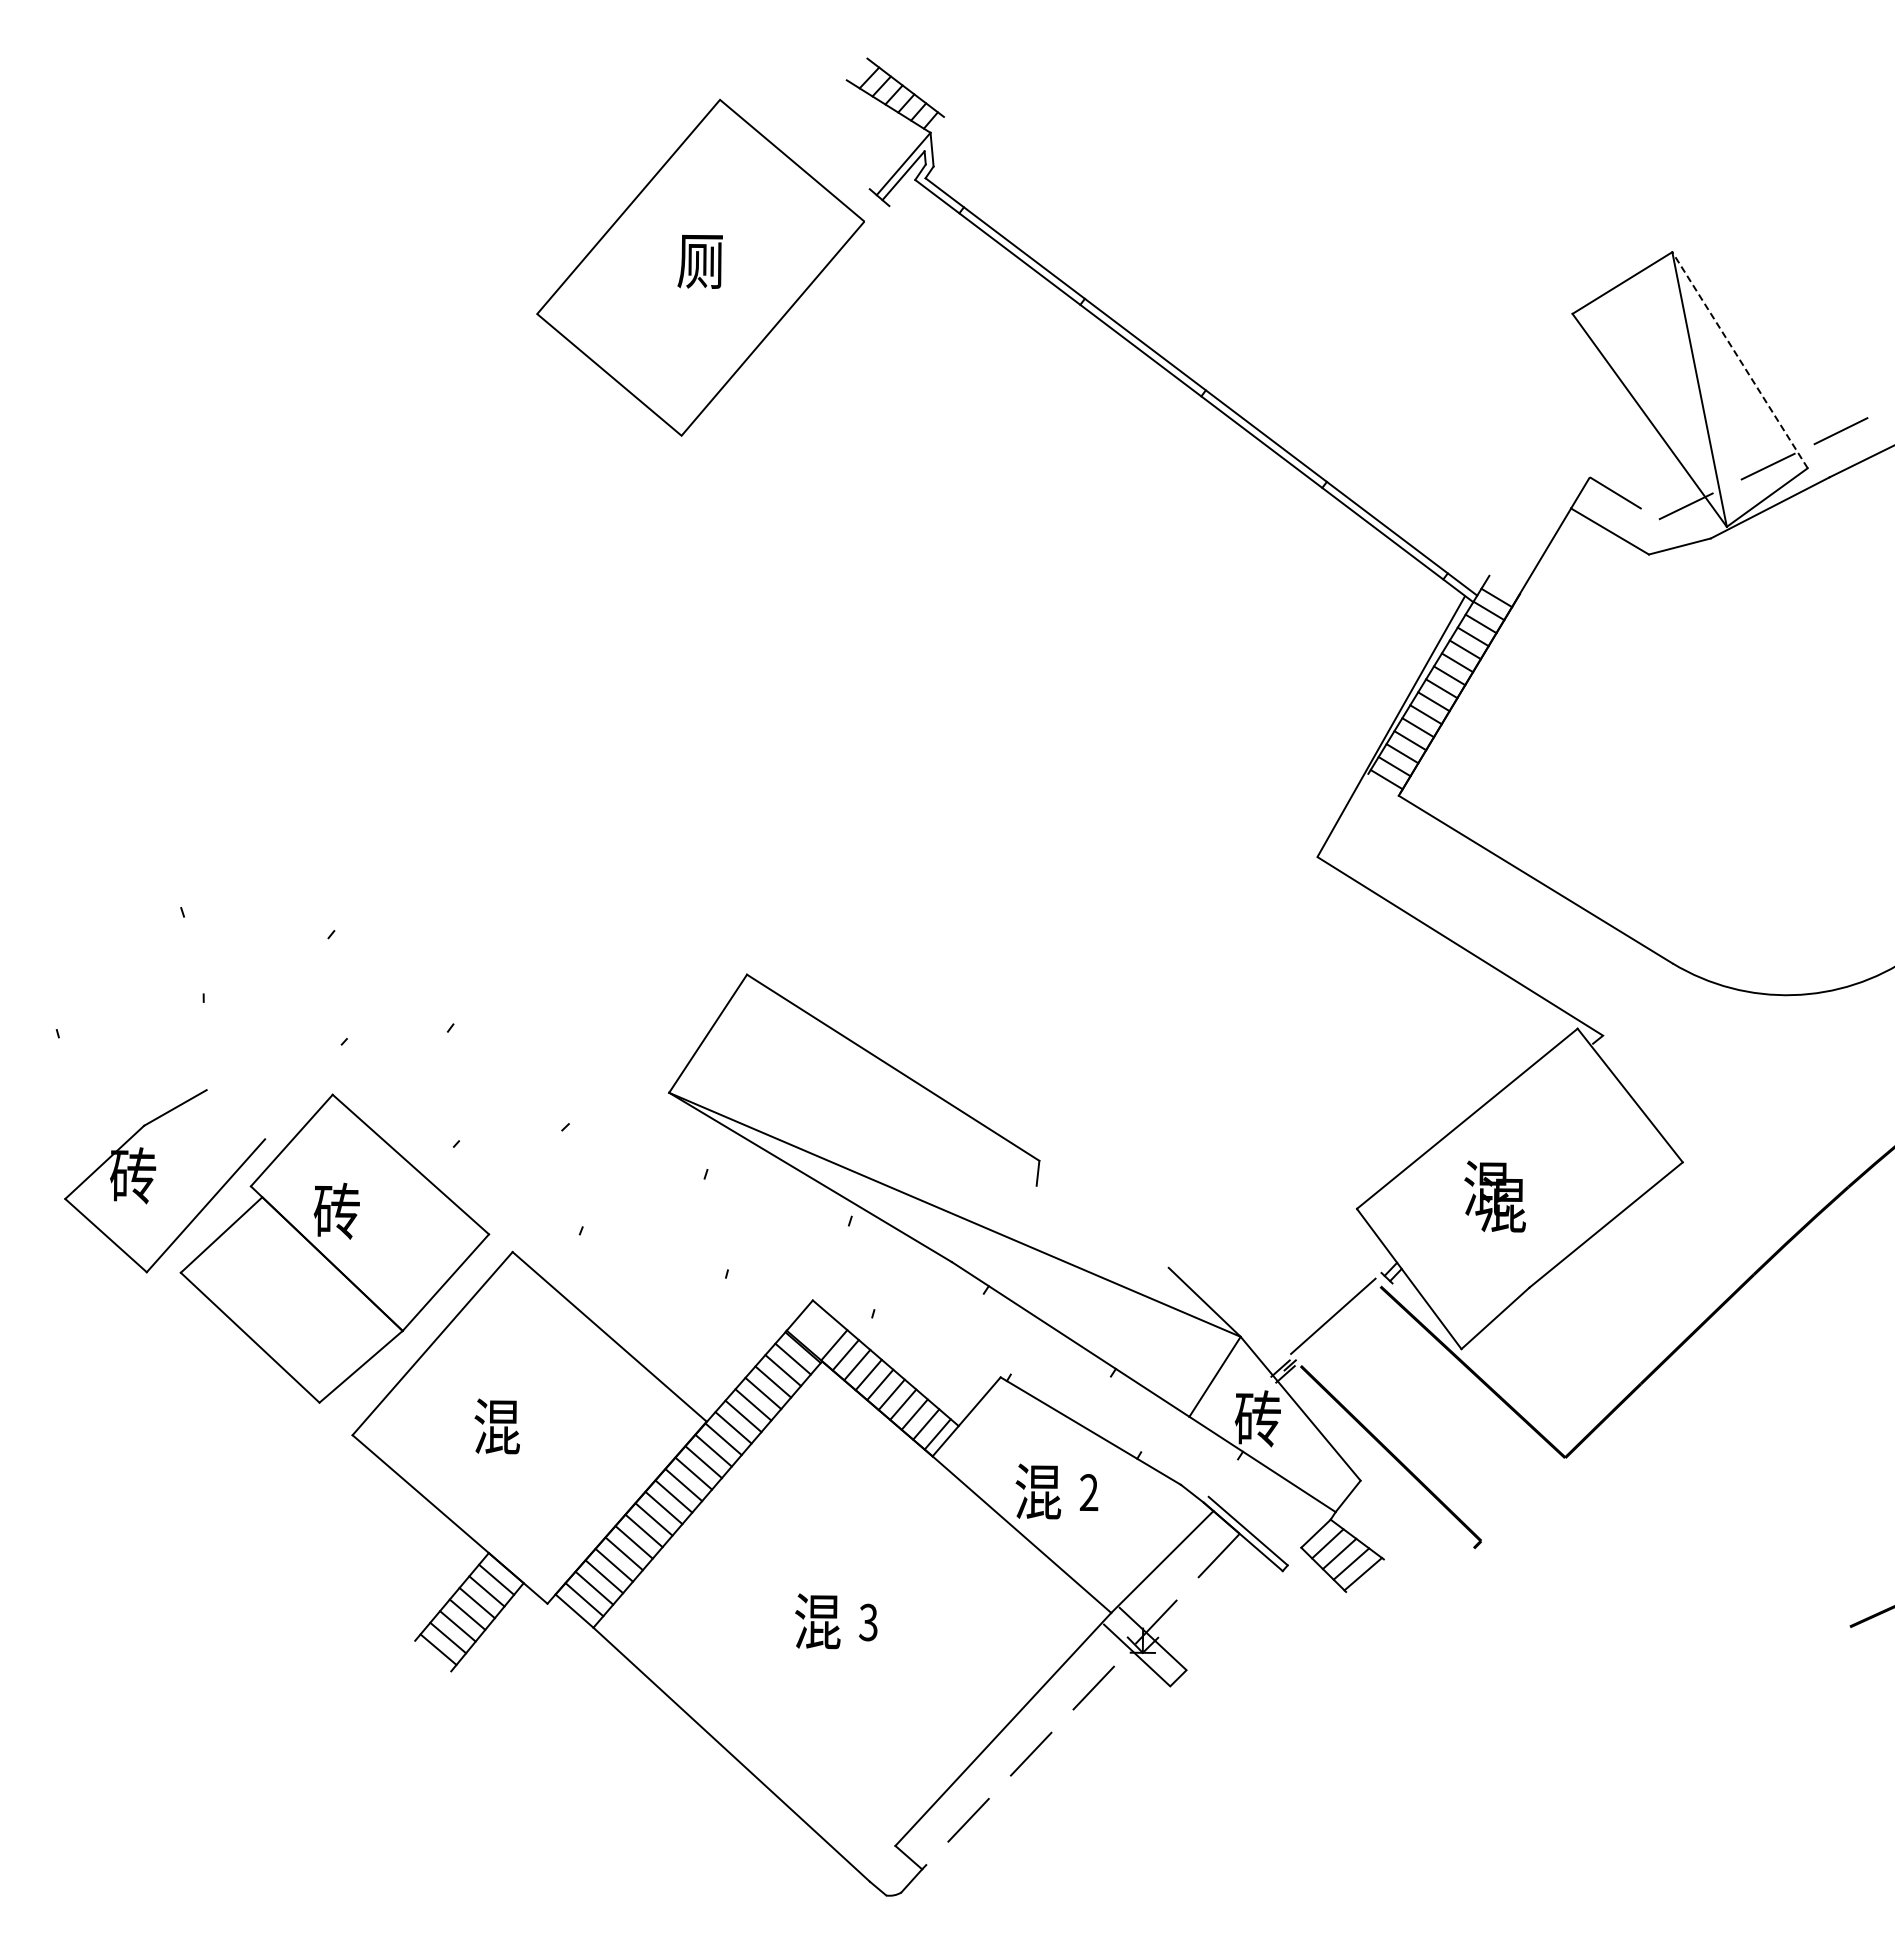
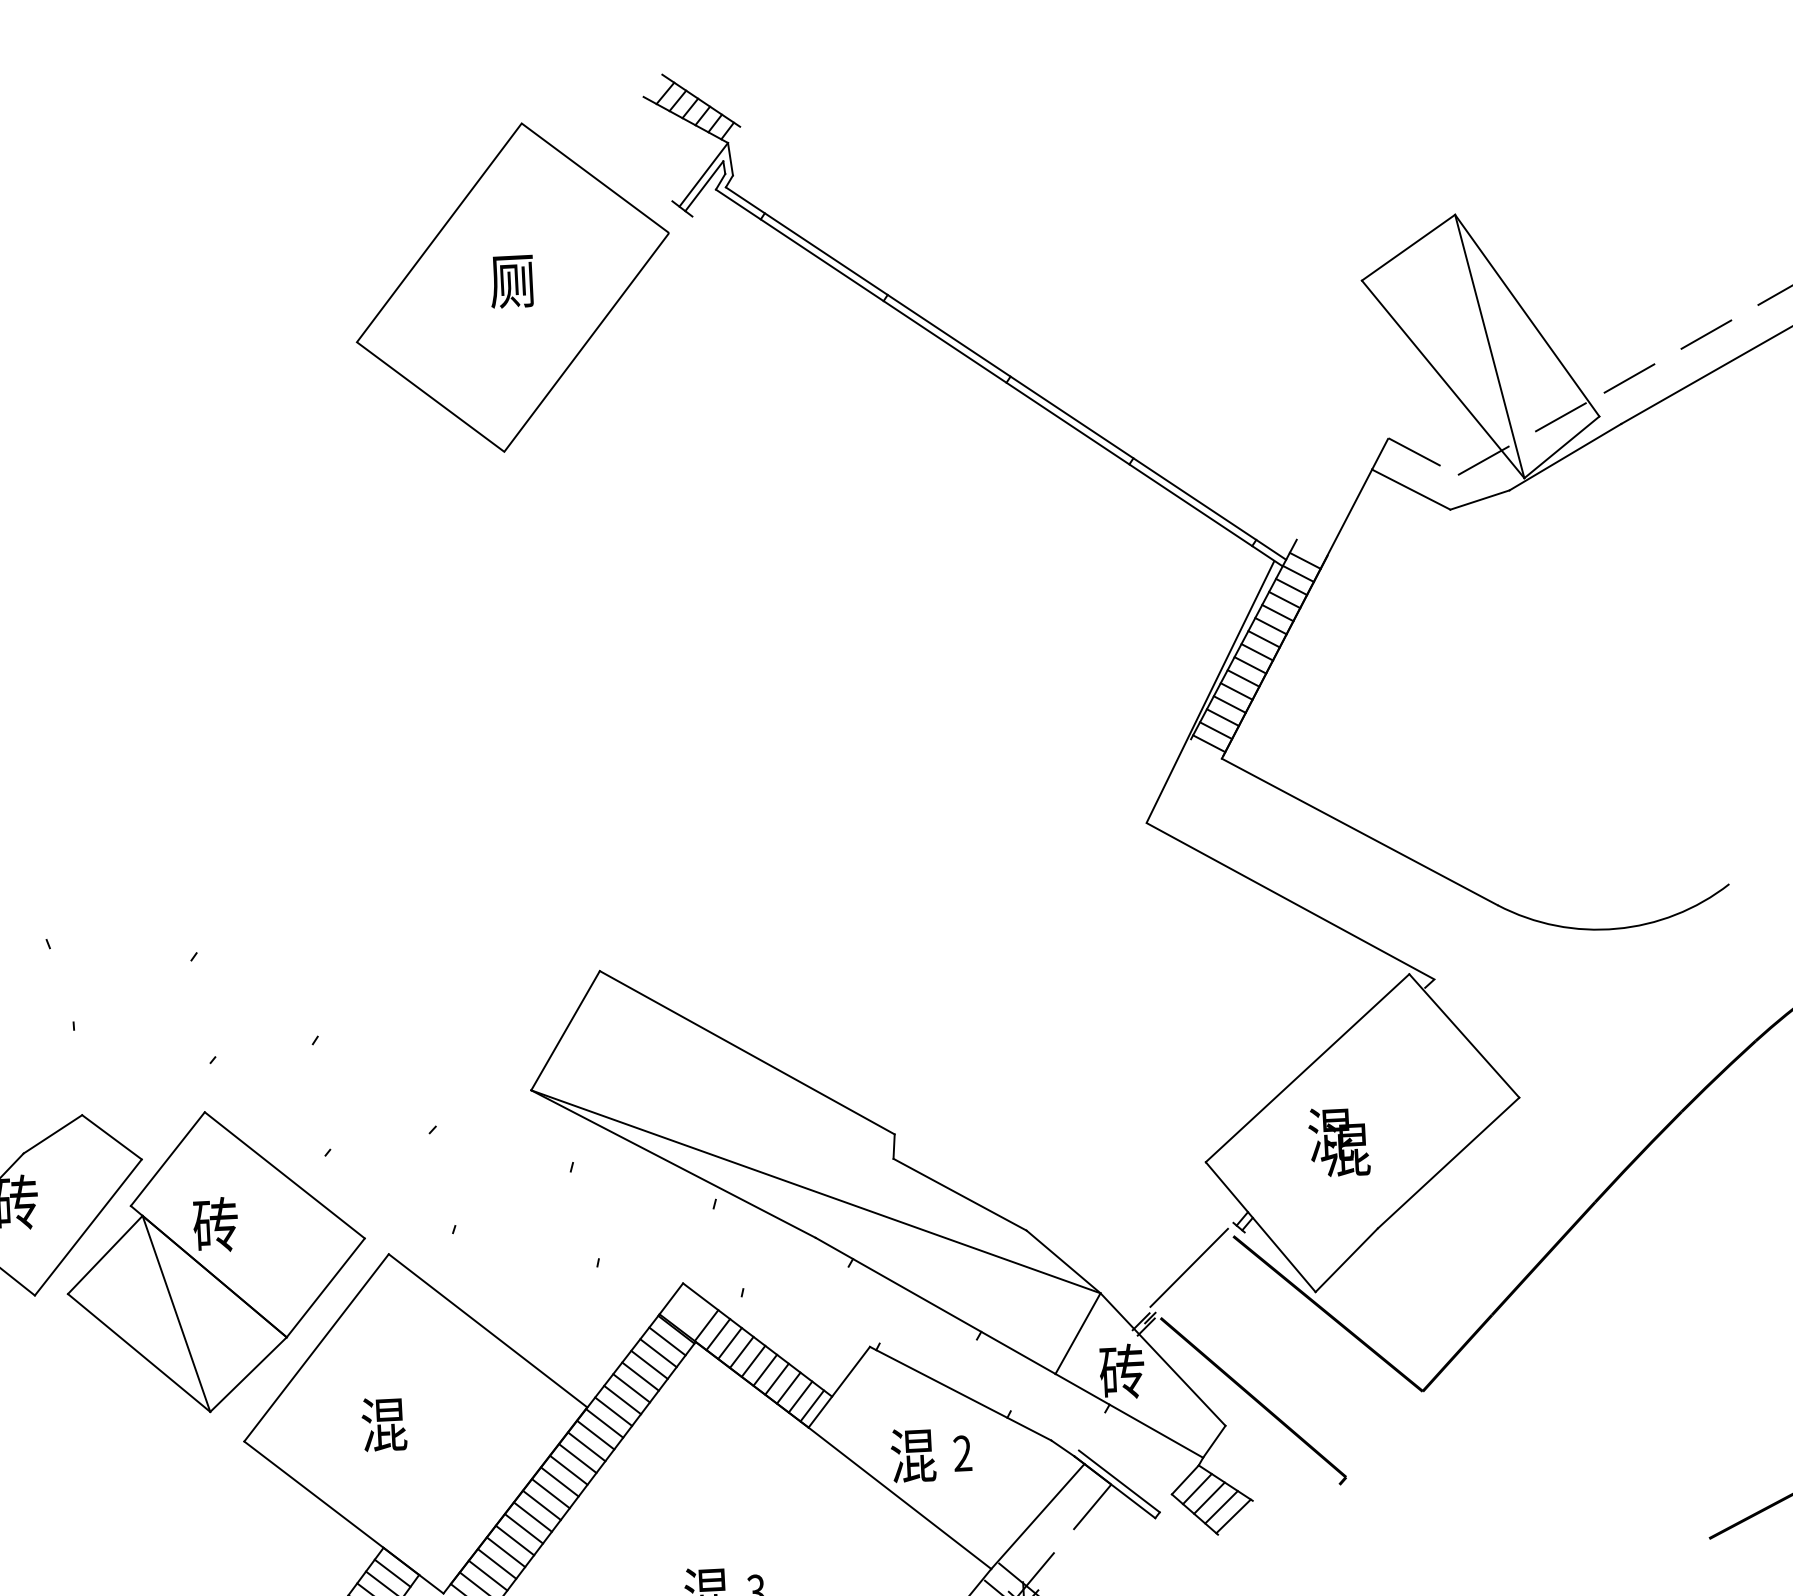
line: (1740, 360) -> (1527, 315), dashed -> solid
line: (235, 1114) -> (111, 1137), added
line: (1102, 1226) -> (959, 1194), added
line: (290, 1299) -> (175, 1313), added

